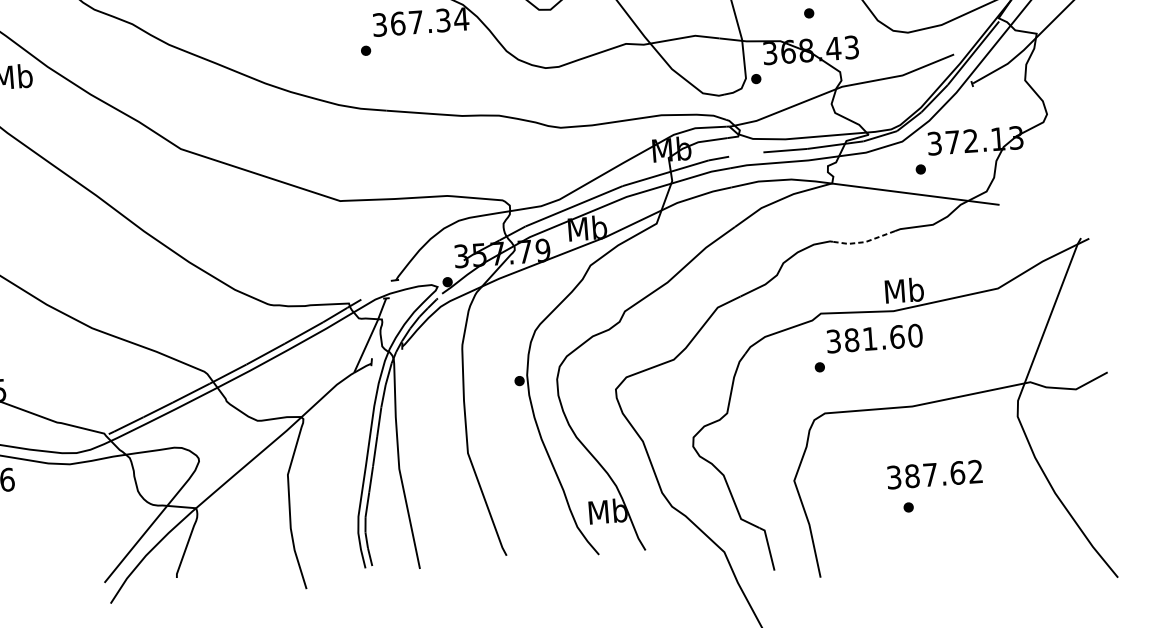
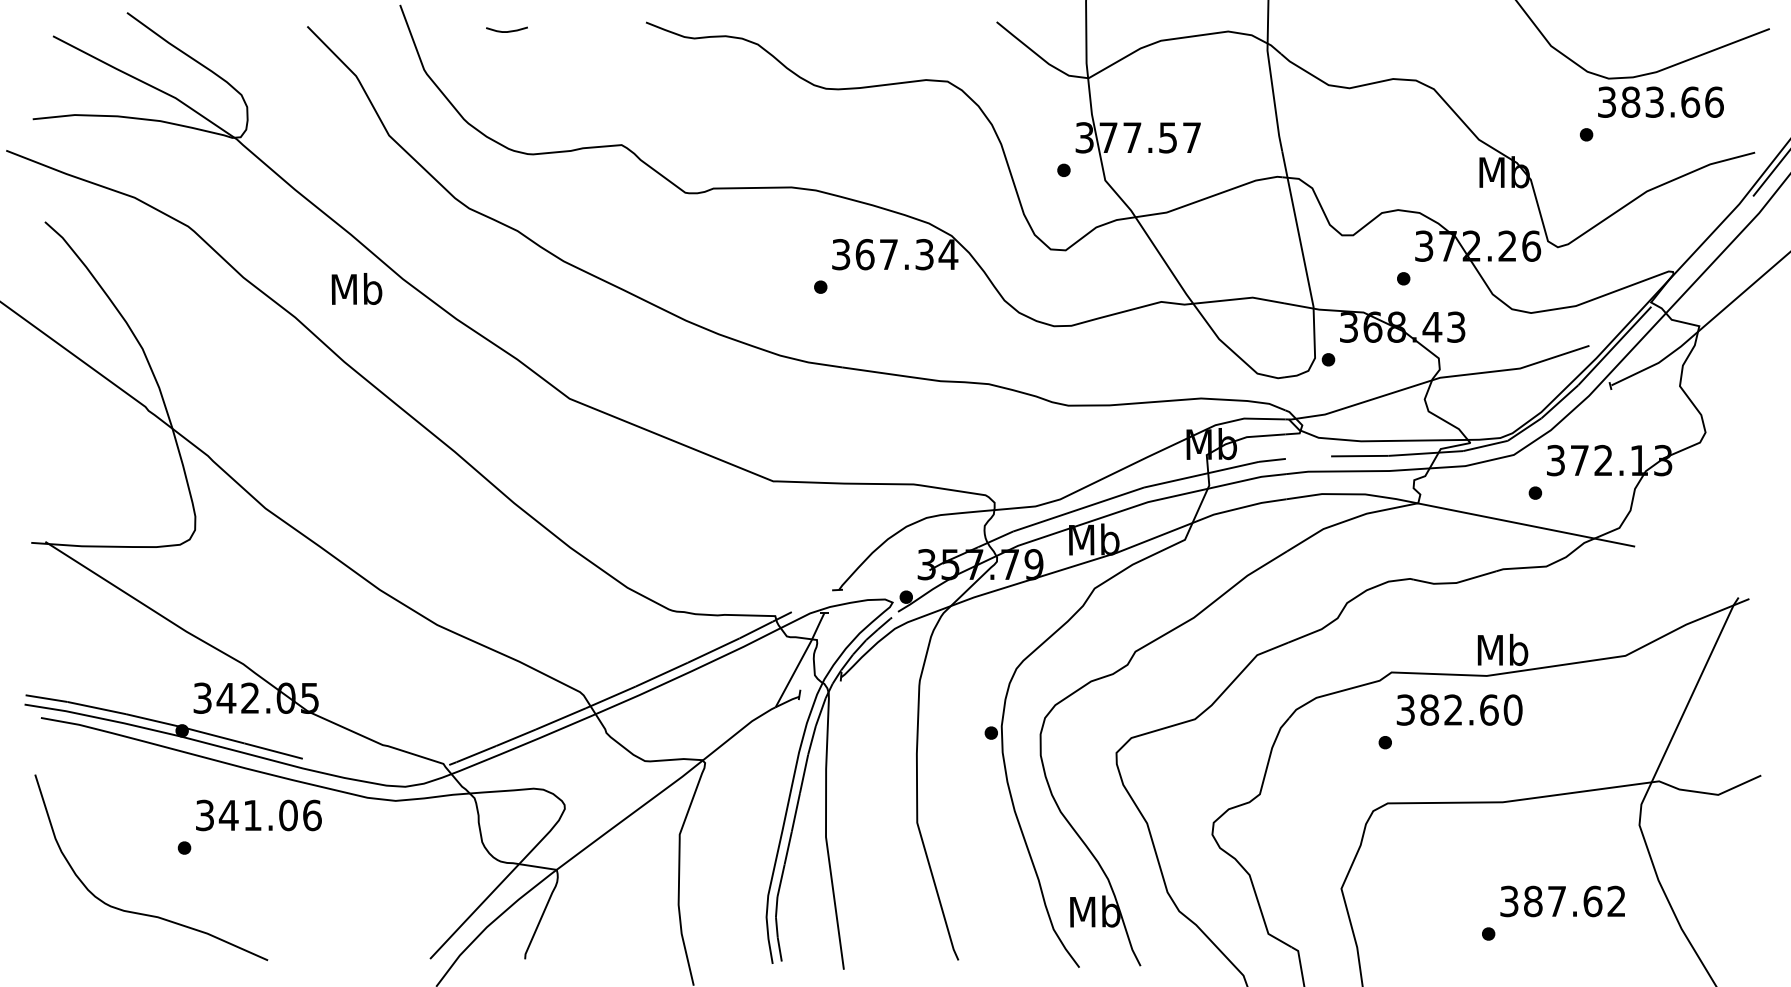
line: (864, 242) -> (1455, 583), dashed -> solid
text: (870, 338) -> (1453, 709), 381.60 -> 382.60
text: (934, 474) -> (1562, 901), moved

